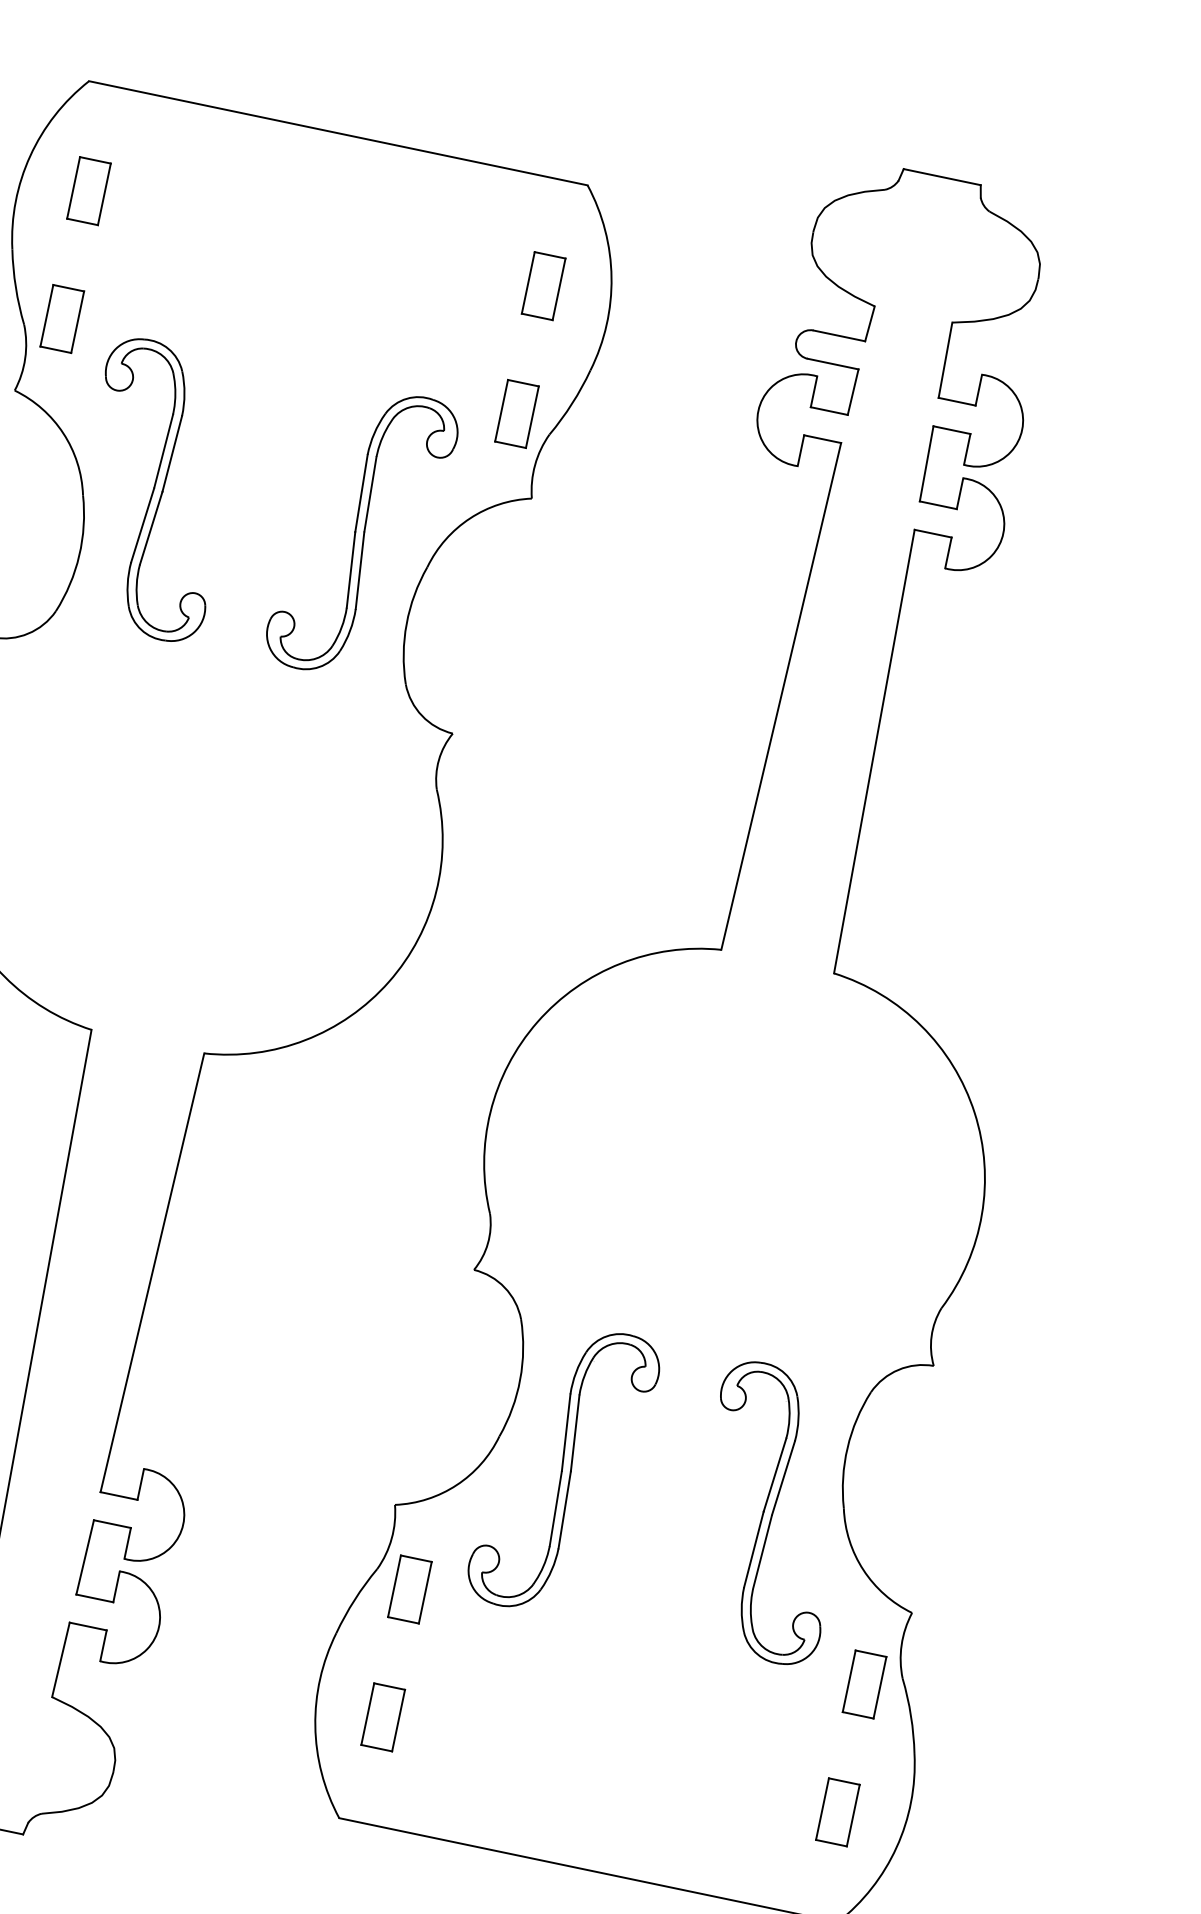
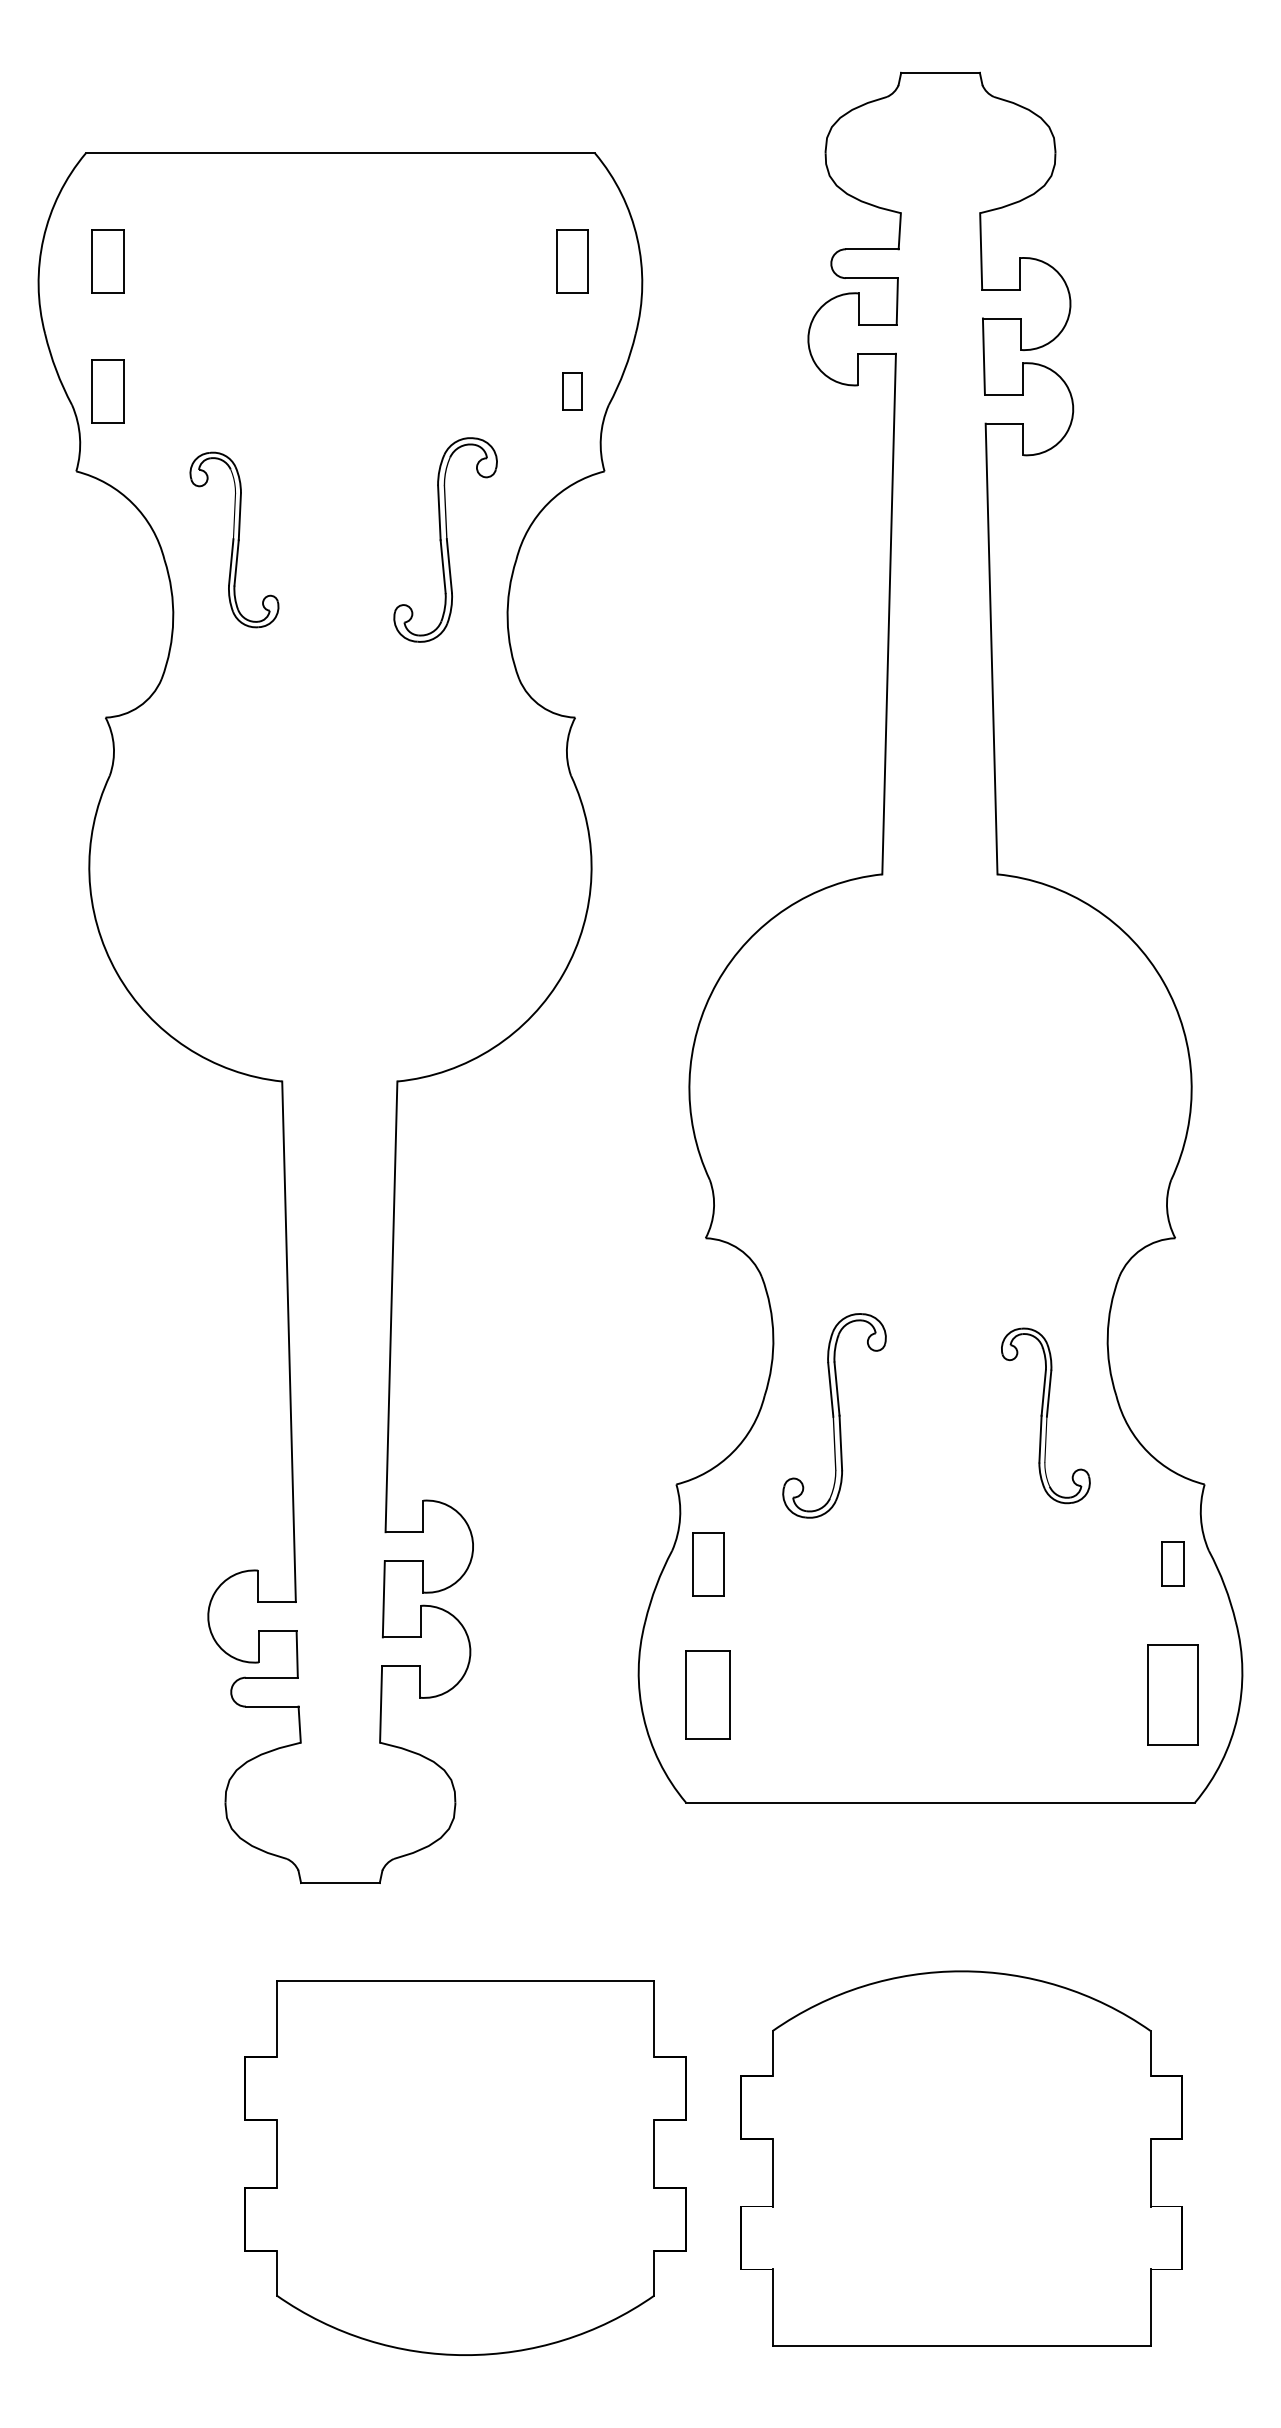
part: (516, 413) -> (572, 391), size x0.6
part: (155, 489) -> (234, 539), size x0.6
part: (362, 532) -> (445, 539), size x0.7
part: (563, 1469) -> (834, 1415), size x0.7
part: (770, 1512) -> (1045, 1415), size x0.6
part: (864, 1684) -> (1172, 1564), size x0.7
part: (383, 1717) -> (708, 1694), size x1.4
part: (837, 1811) -> (1172, 1694), size x1.6

